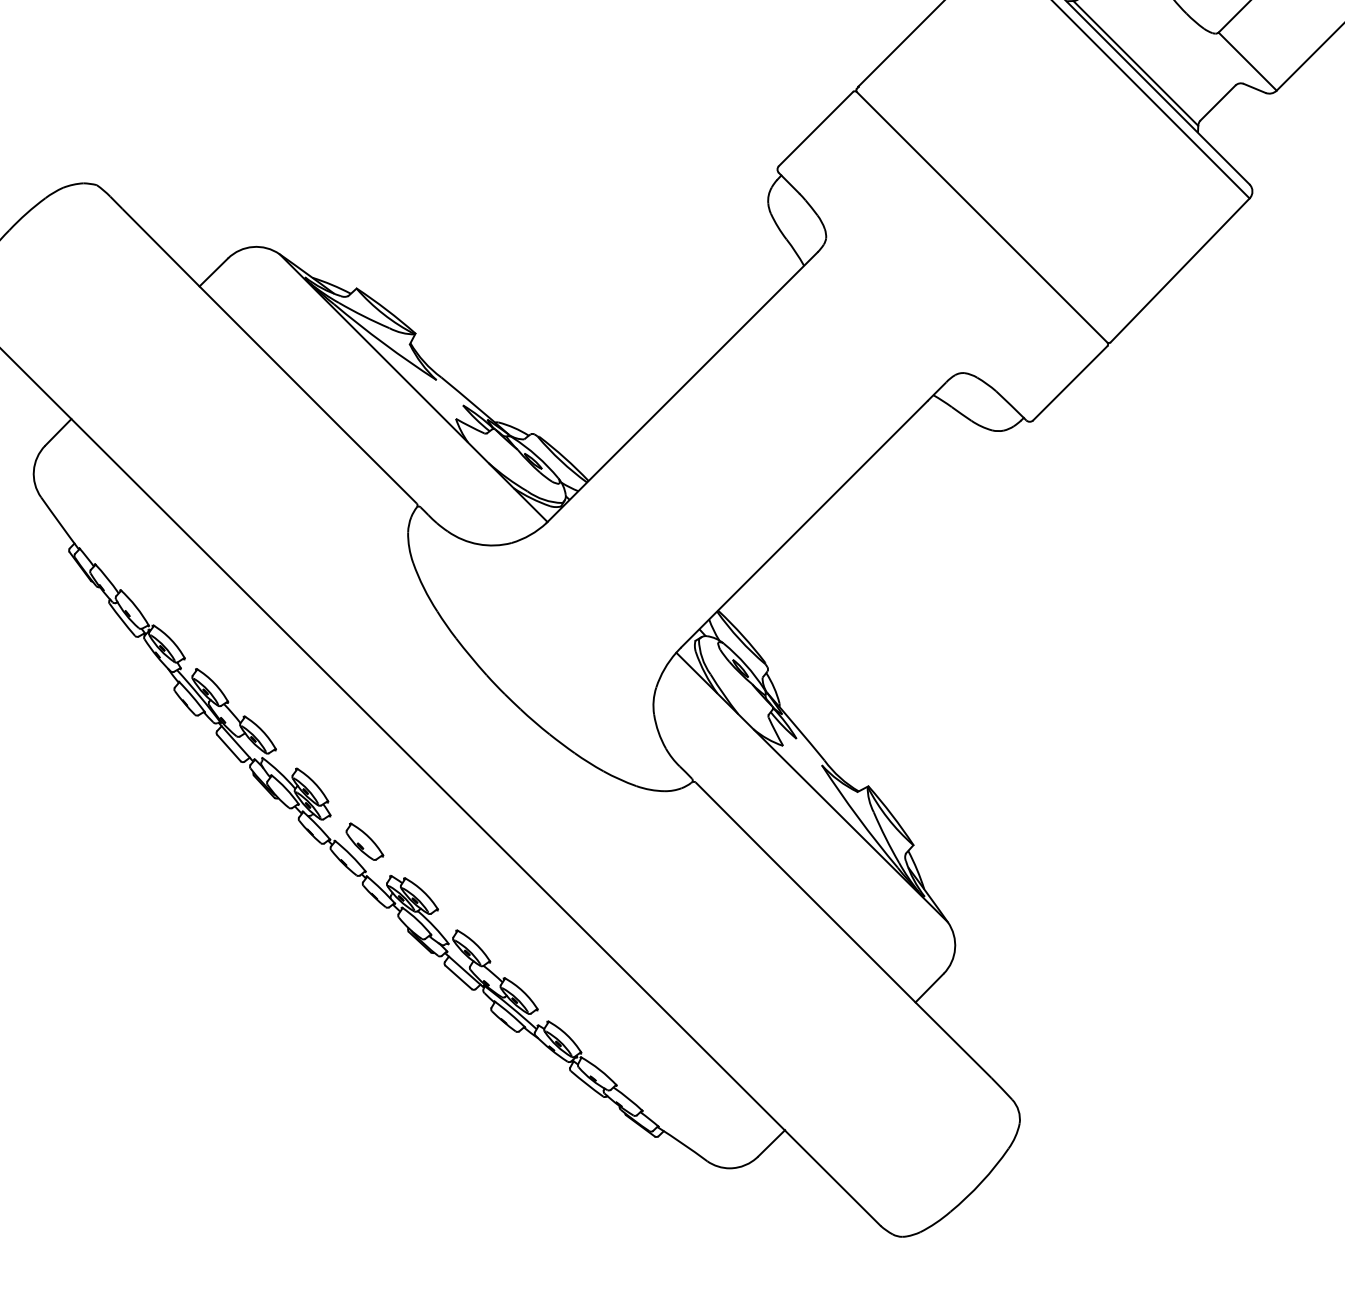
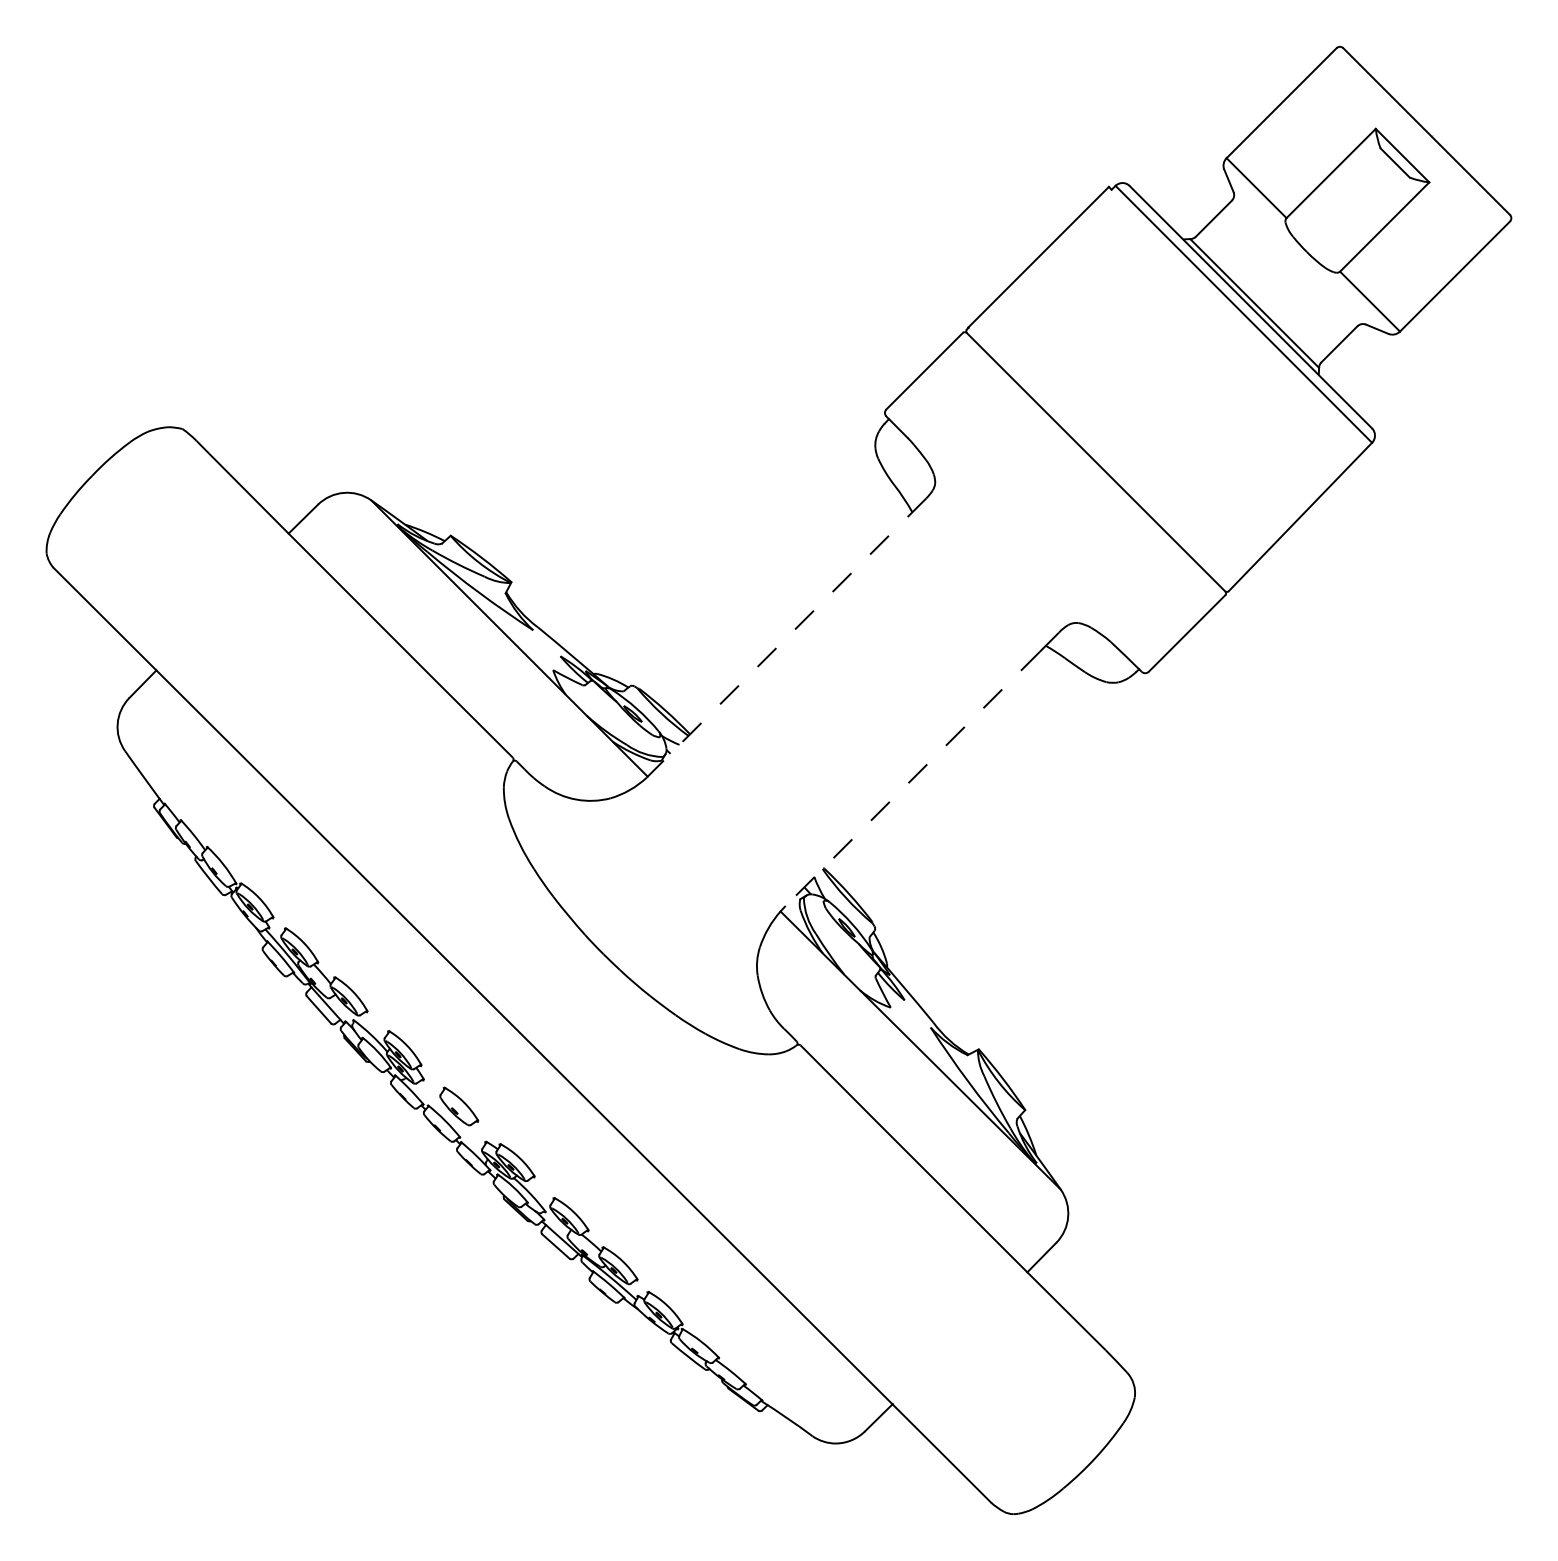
line: (682, 388) -> (786, 638), solid -> dashed
line: (804, 524) -> (912, 779), solid -> dashed

